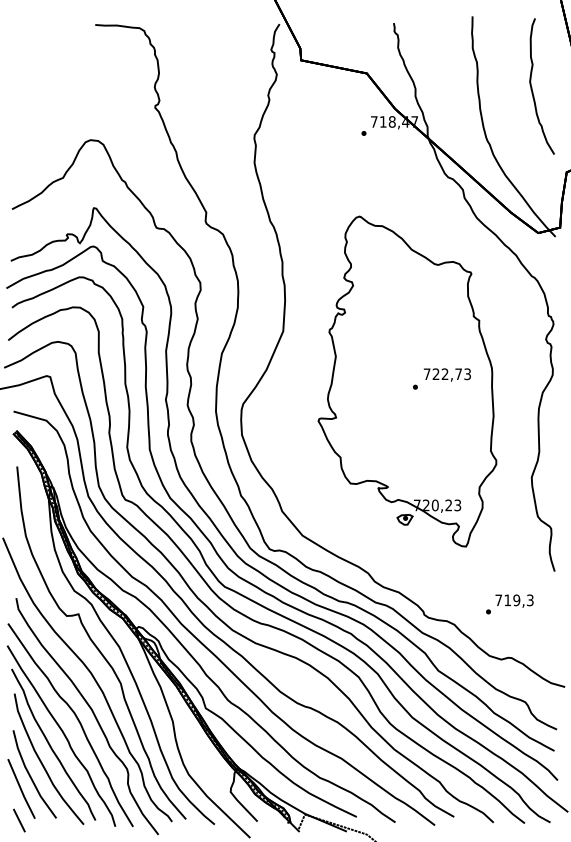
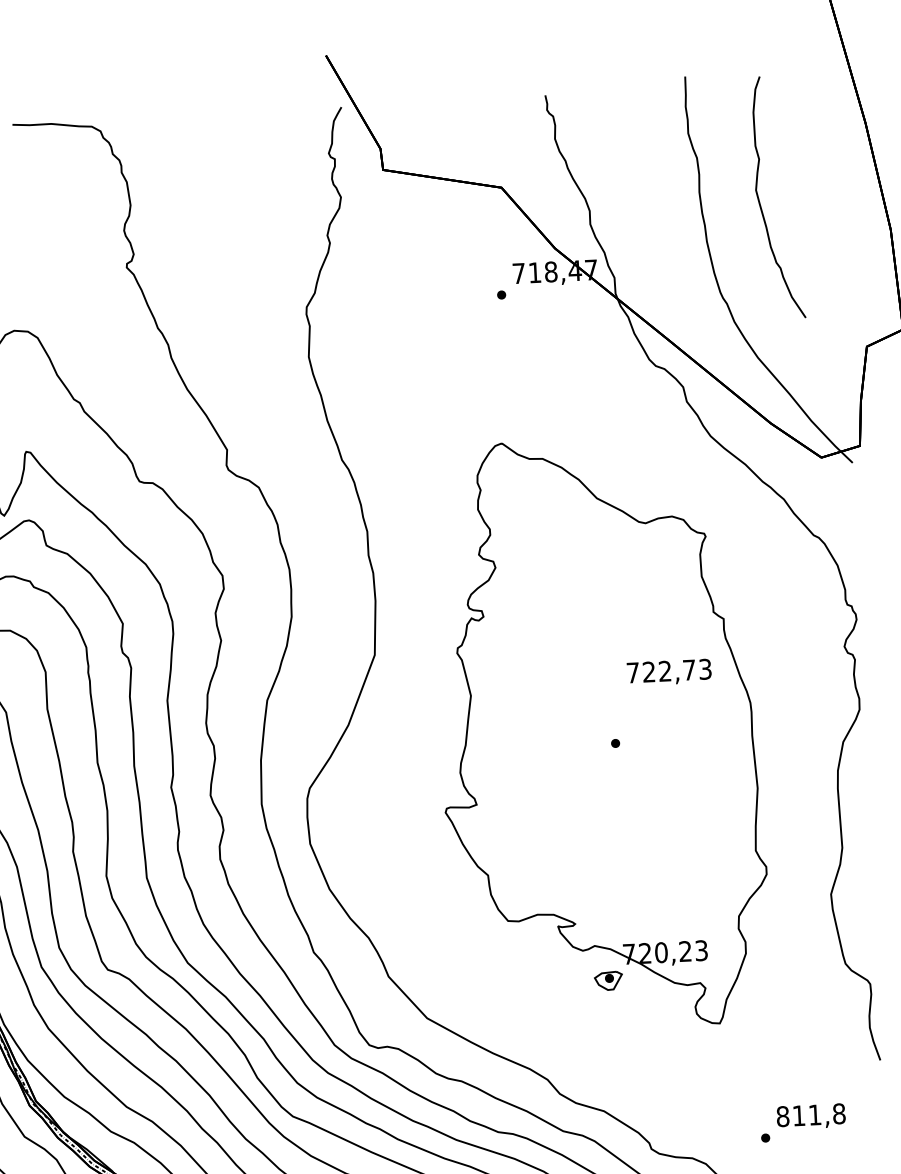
curve: (532, 87) -> (760, 200), moved
text: (446, 374) -> (667, 671), moved
text: (514, 600) -> (811, 1115), 719,3 -> 811,8

